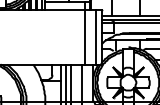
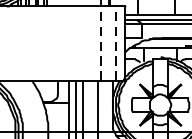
line: (84, 36) -> (101, 42), solid -> dashed
line: (95, 36) -> (116, 42), solid -> dashed

